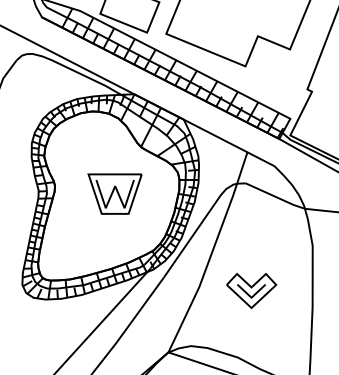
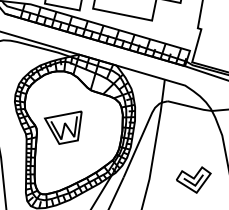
part: (114, 193) -> (65, 128), moved
part: (251, 291) -> (194, 181), moved

